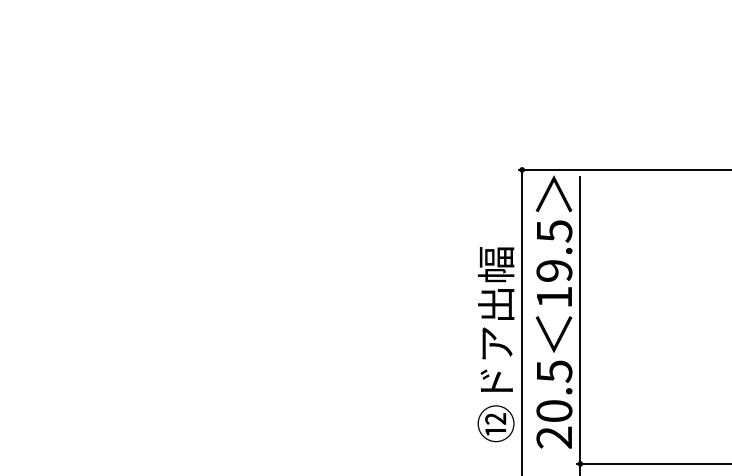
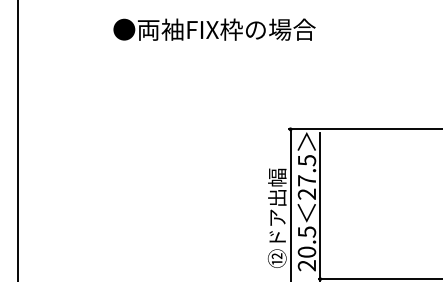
text: (553, 284) -> (306, 187), 19.5 -> 27.5

